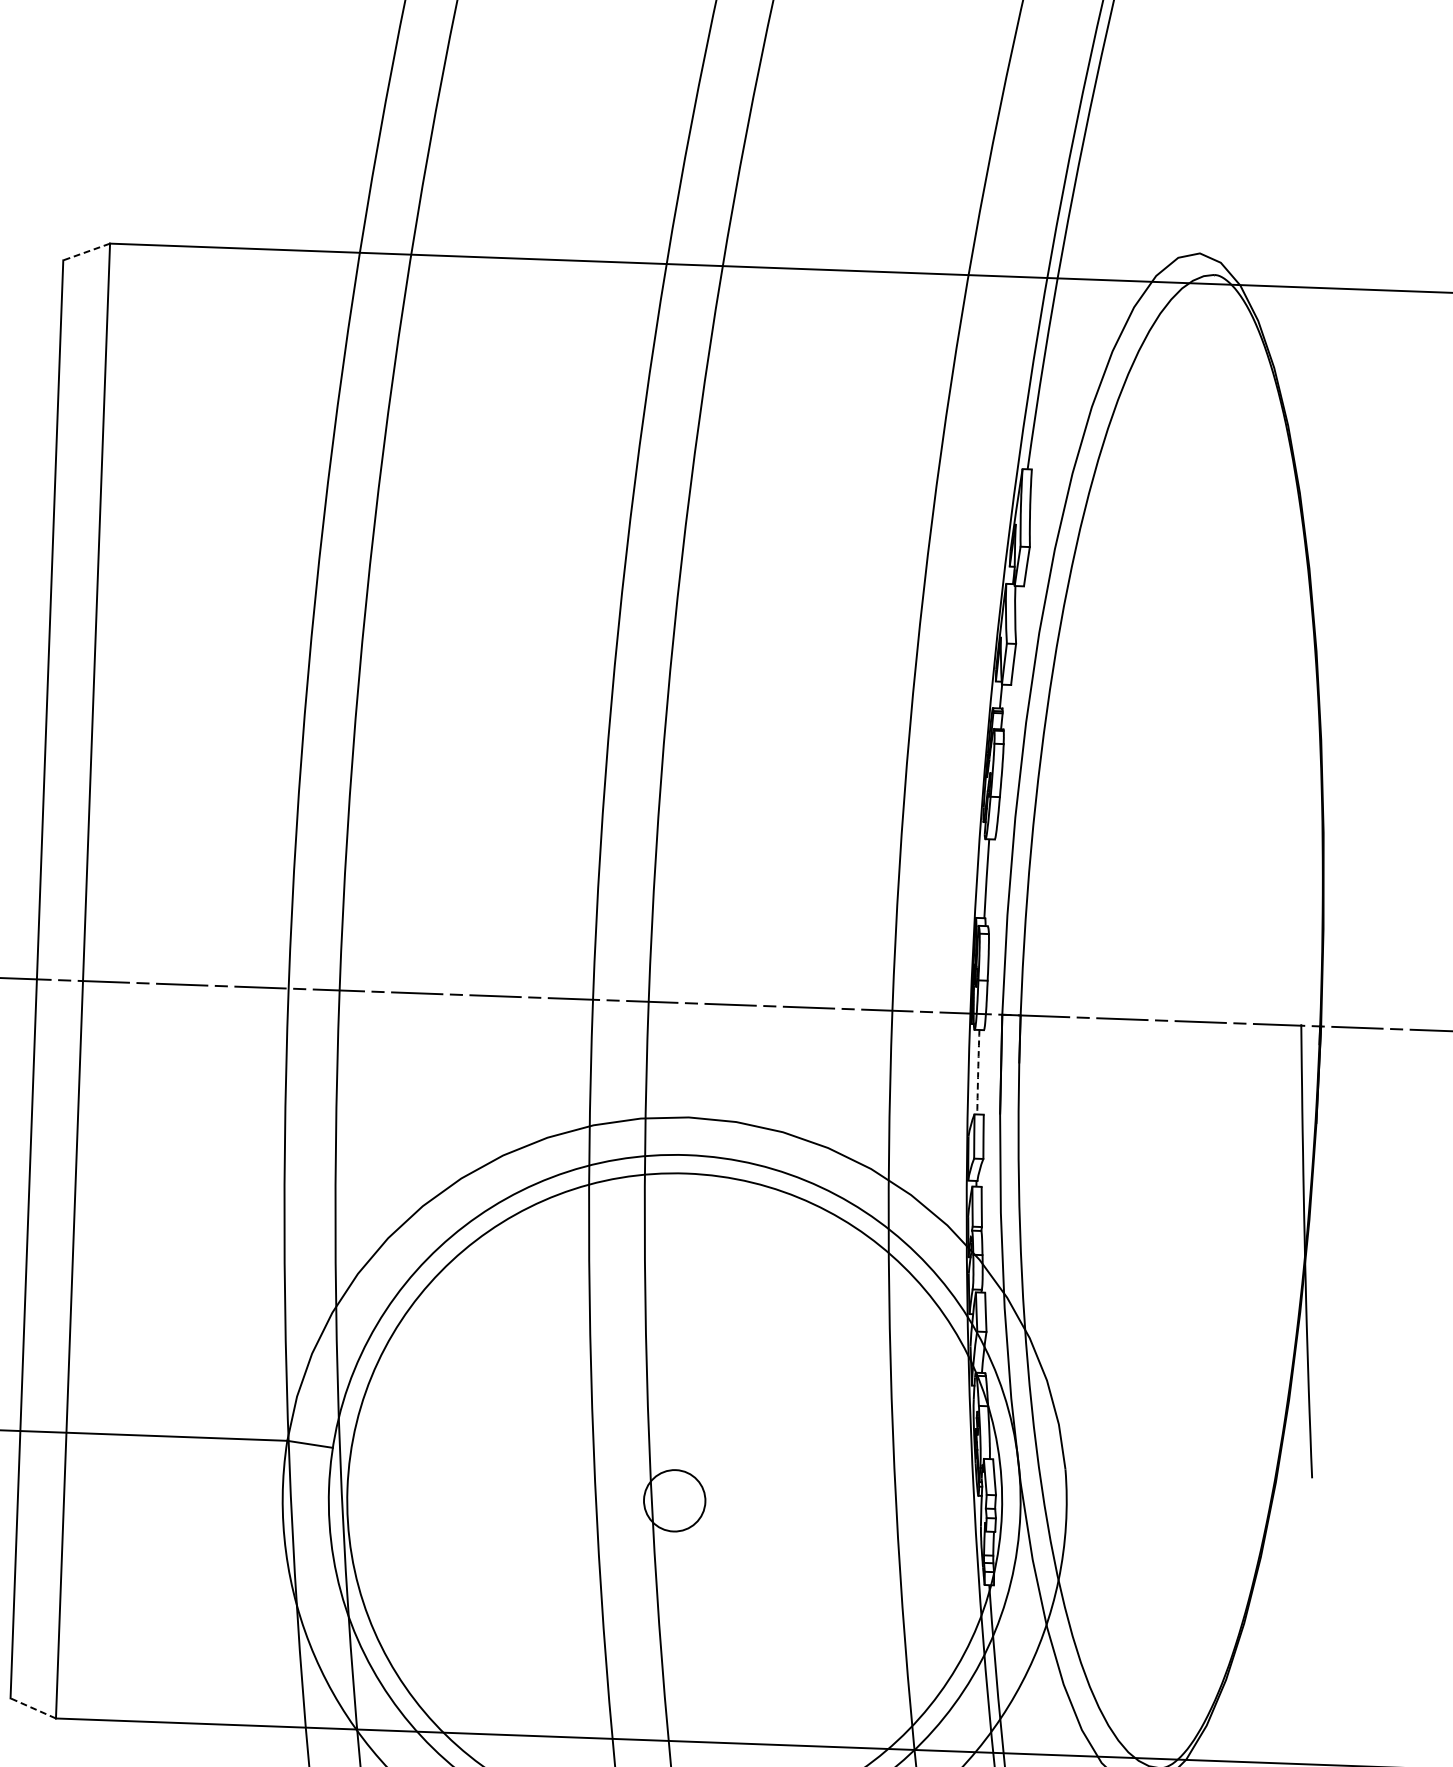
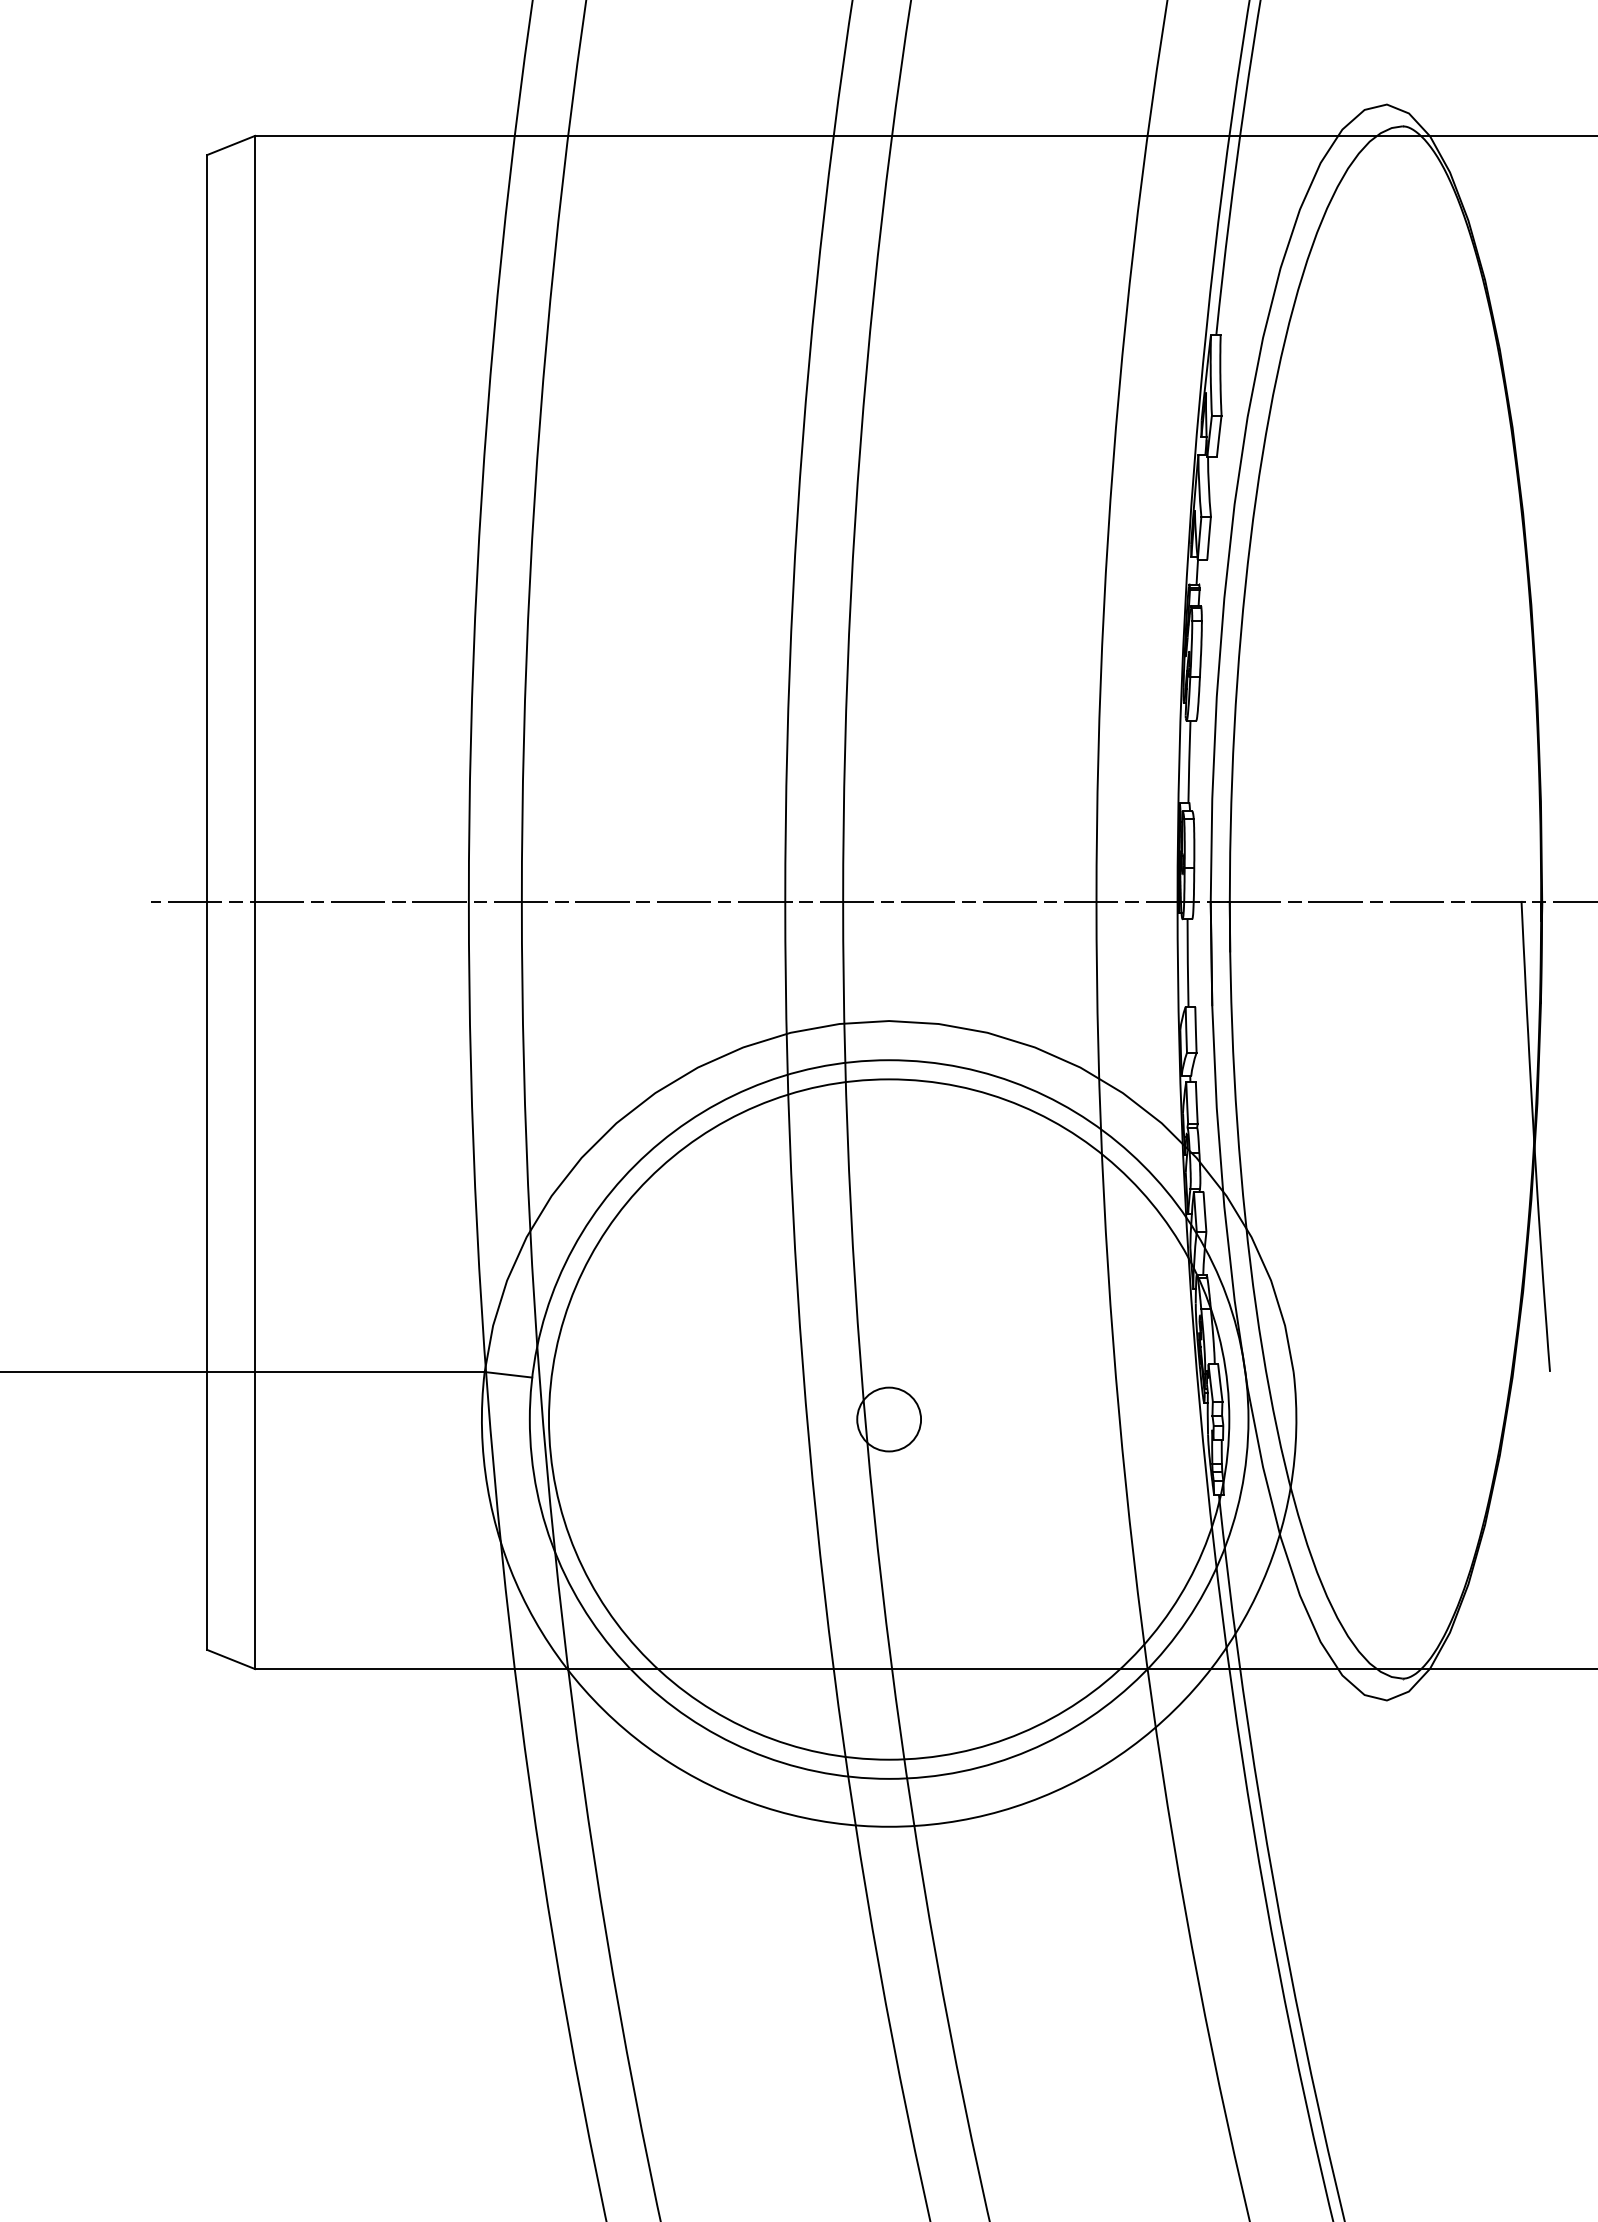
line: (87, 252) -> (231, 145), dashed -> solid
arc: (977, 1071) -> (1187, 962), dashed -> solid
line: (33, 1708) -> (231, 1659), dashed -> solid

